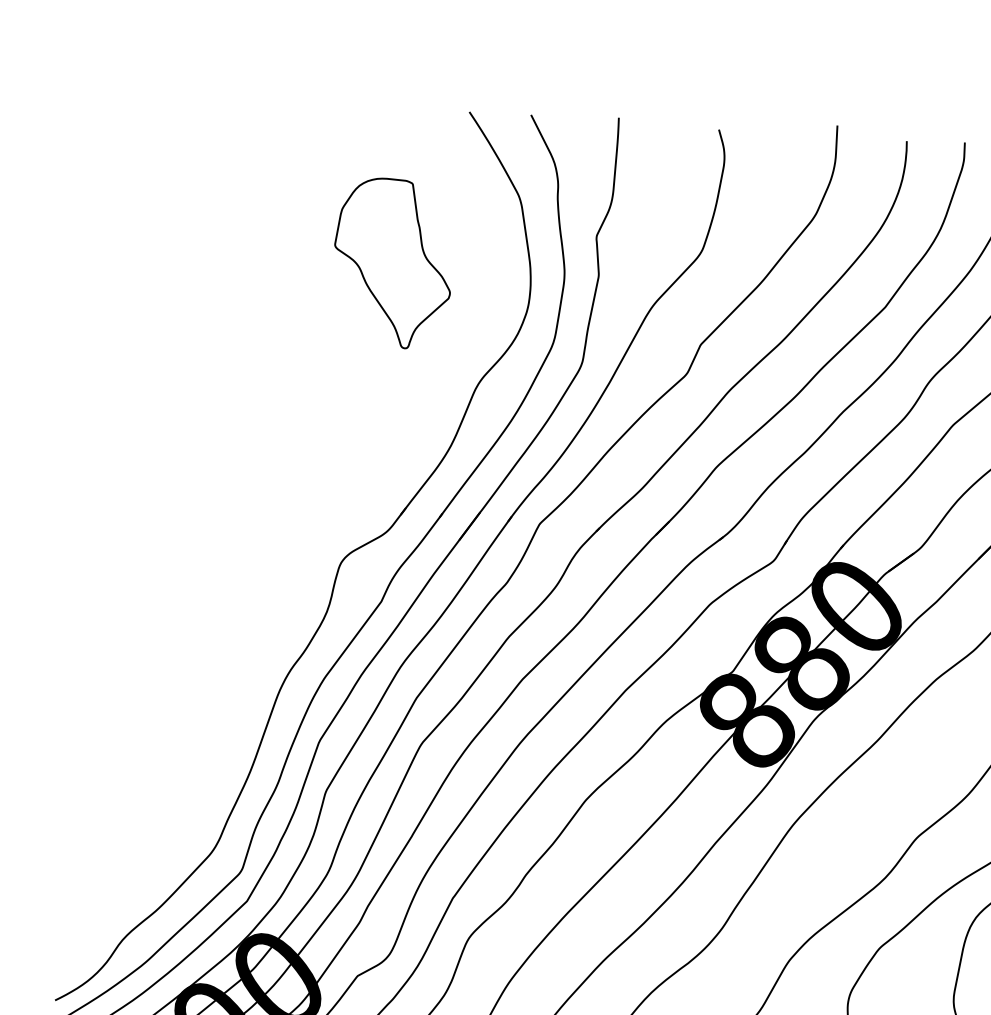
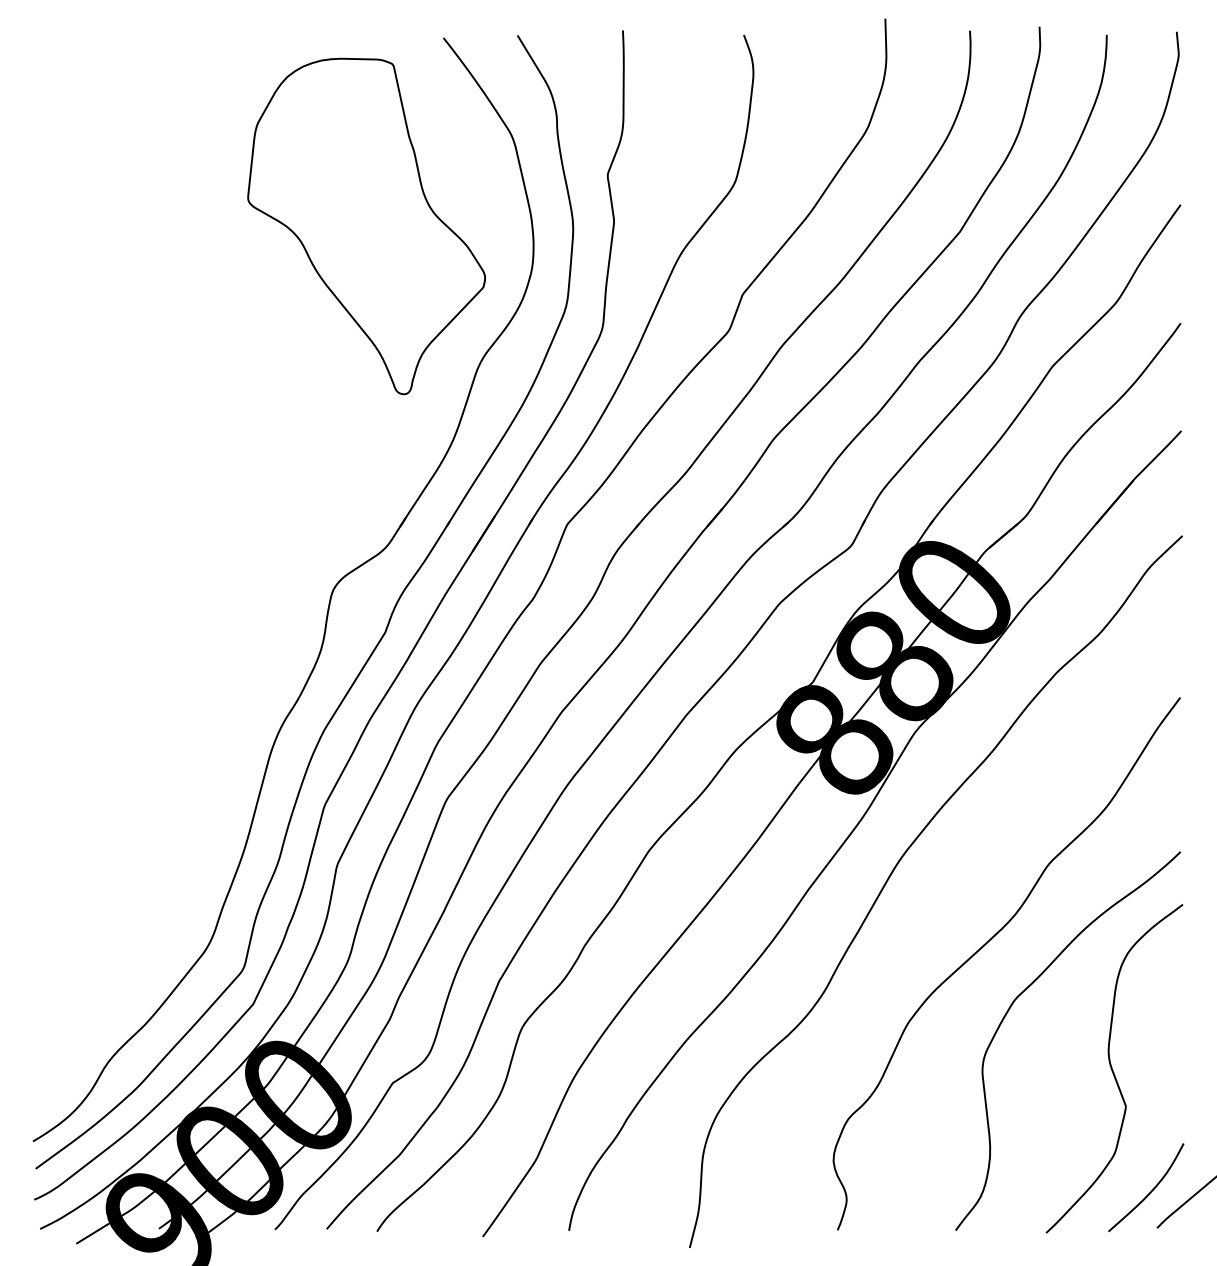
part: (392, 263) -> (366, 226), size x1.67

